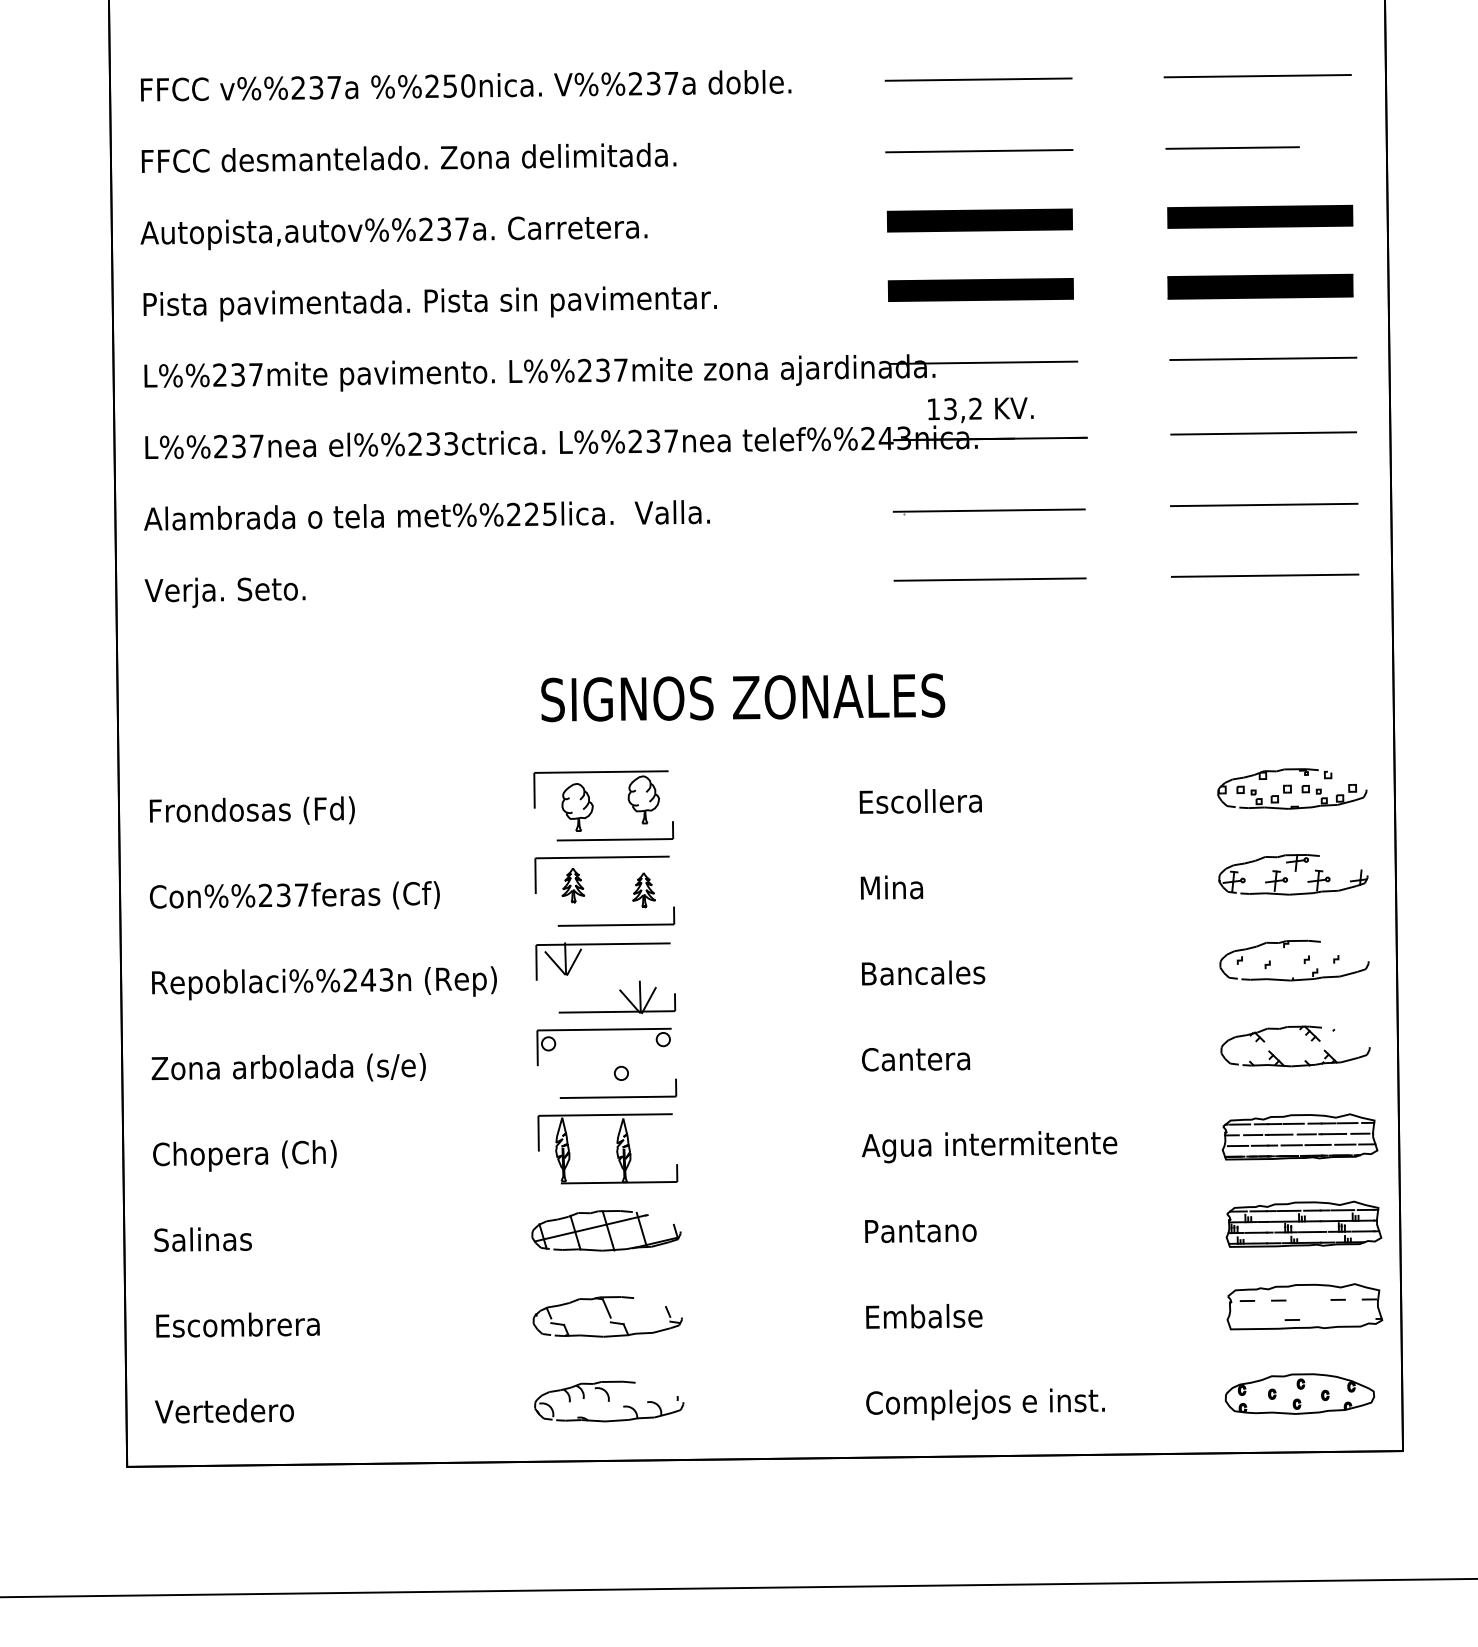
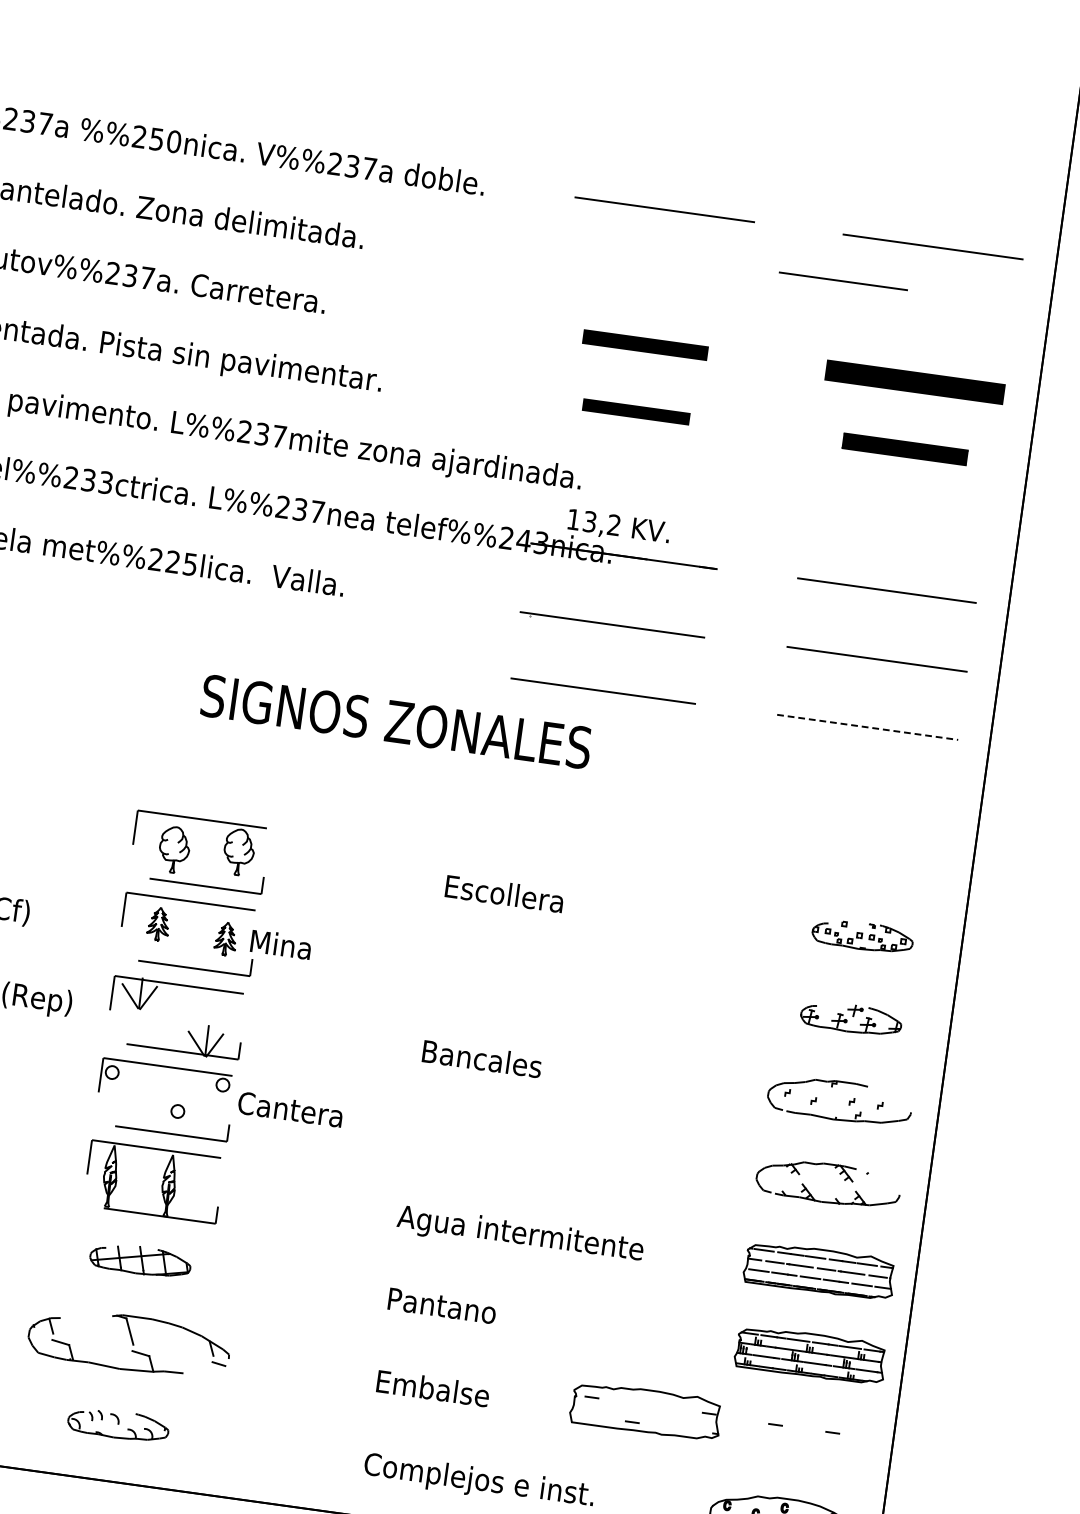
line: (1232, 147) -> (843, 280), moved
line: (979, 151) -> (655, 278), removed
part: (979, 220) -> (645, 345), size x0.7
part: (1260, 286) -> (905, 449), size x0.7
part: (980, 289) -> (636, 411), size x0.6
line: (1263, 358) -> (897, 518), removed
line: (983, 362) -> (628, 481), removed
line: (1265, 575) -> (868, 727), solid -> dashed
text: (743, 697) -> (396, 721), moved
part: (1292, 788) -> (863, 935), size x0.7
part: (1293, 874) -> (851, 1018), size x0.7
text: (891, 887) -> (280, 944), moved
text: (916, 1059) -> (290, 1110), moved
part: (606, 1230) -> (140, 1260), size x0.7
part: (1304, 1306) -> (645, 1411), moved
part: (607, 1316) -> (129, 1342), size x1.4
part: (609, 1401) -> (118, 1424), size x0.7

